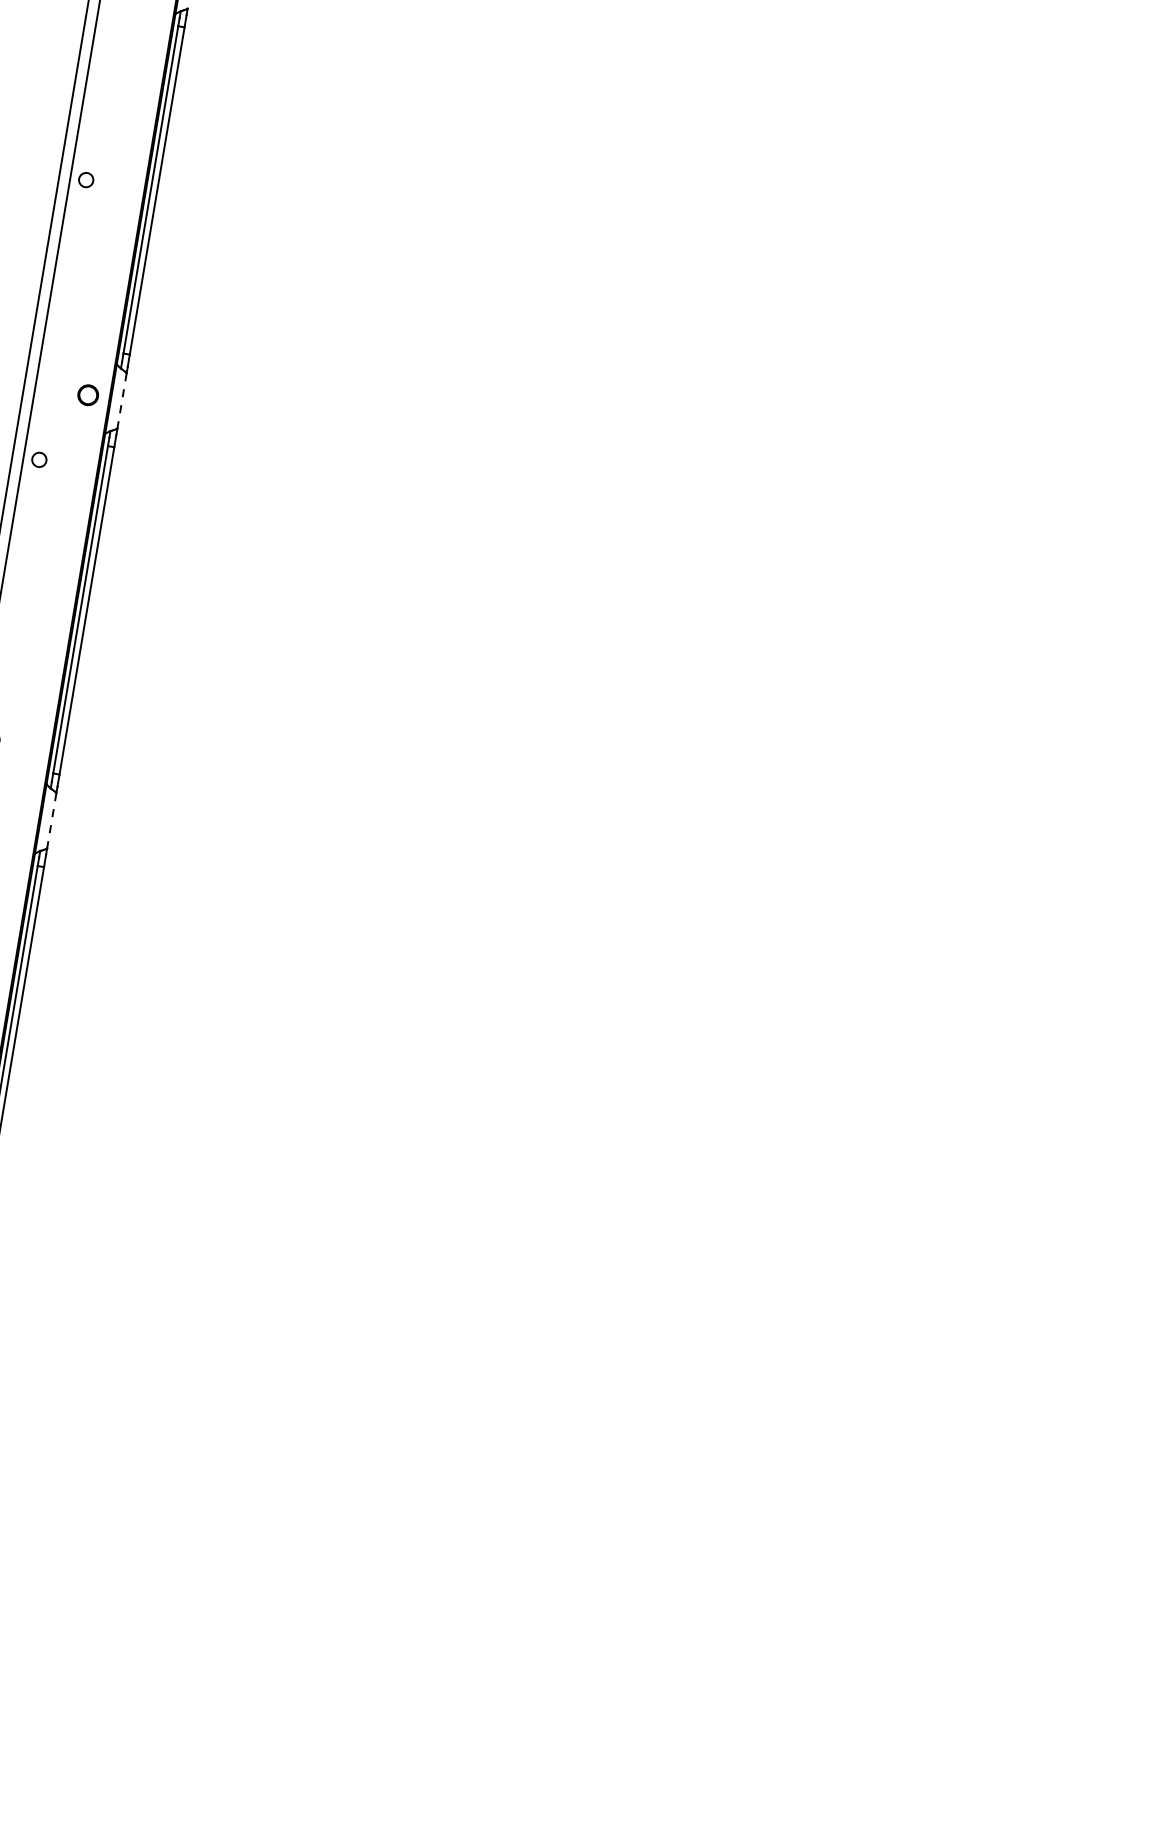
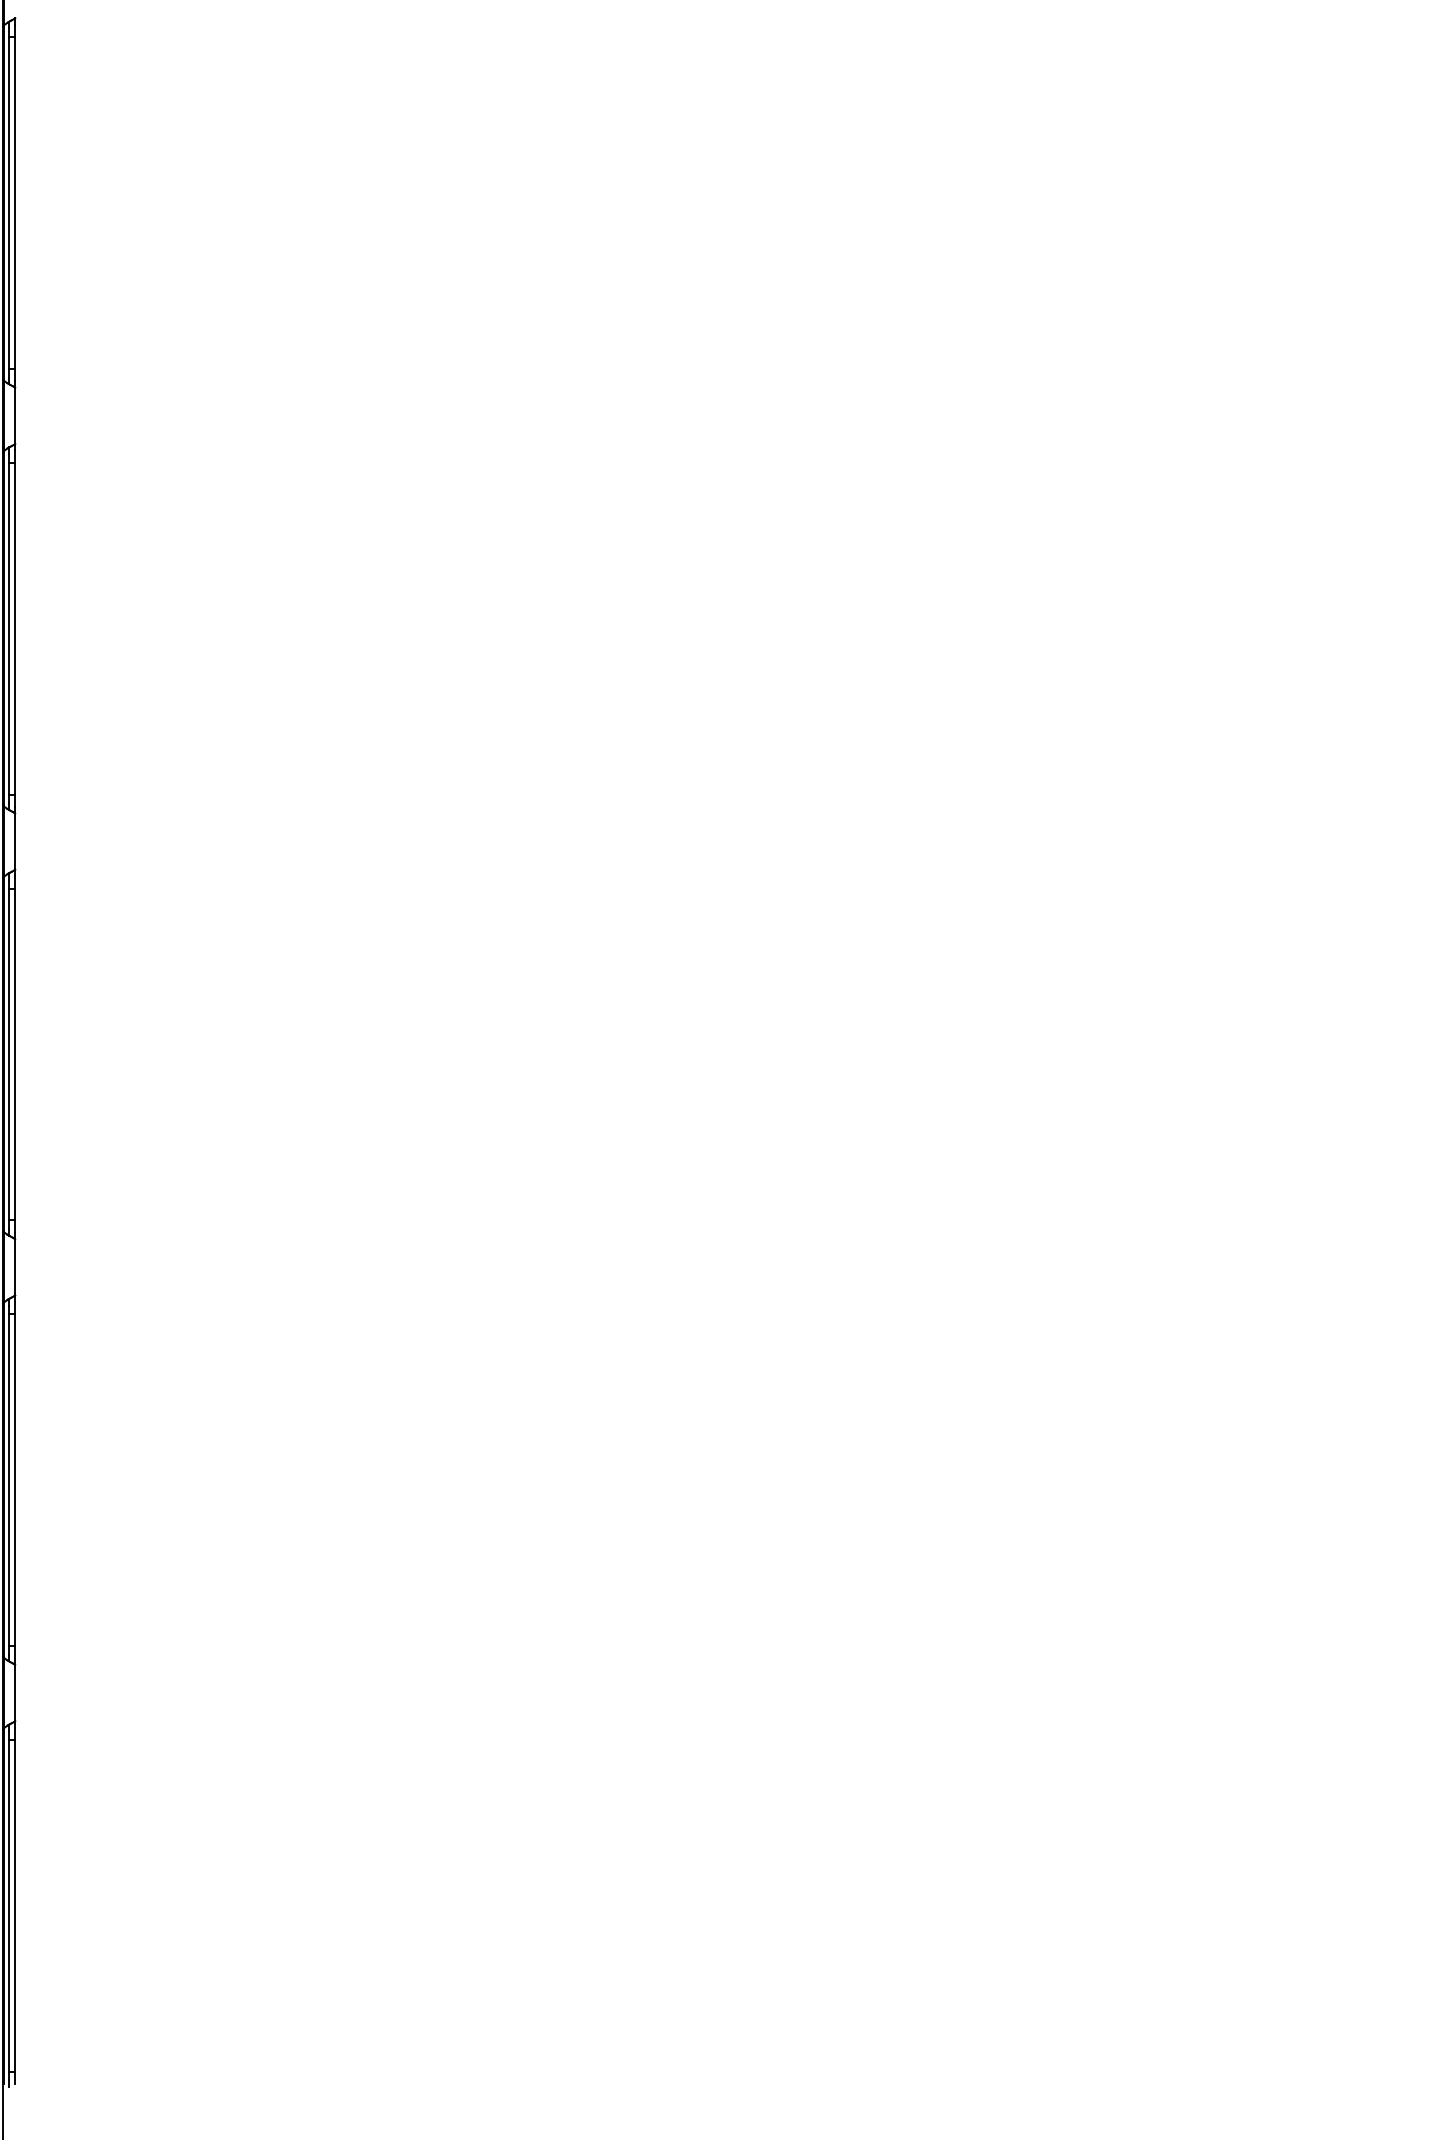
line: (122, 401) -> (15, 416), dashed -> solid
line: (51, 821) -> (15, 842), dashed -> solid

